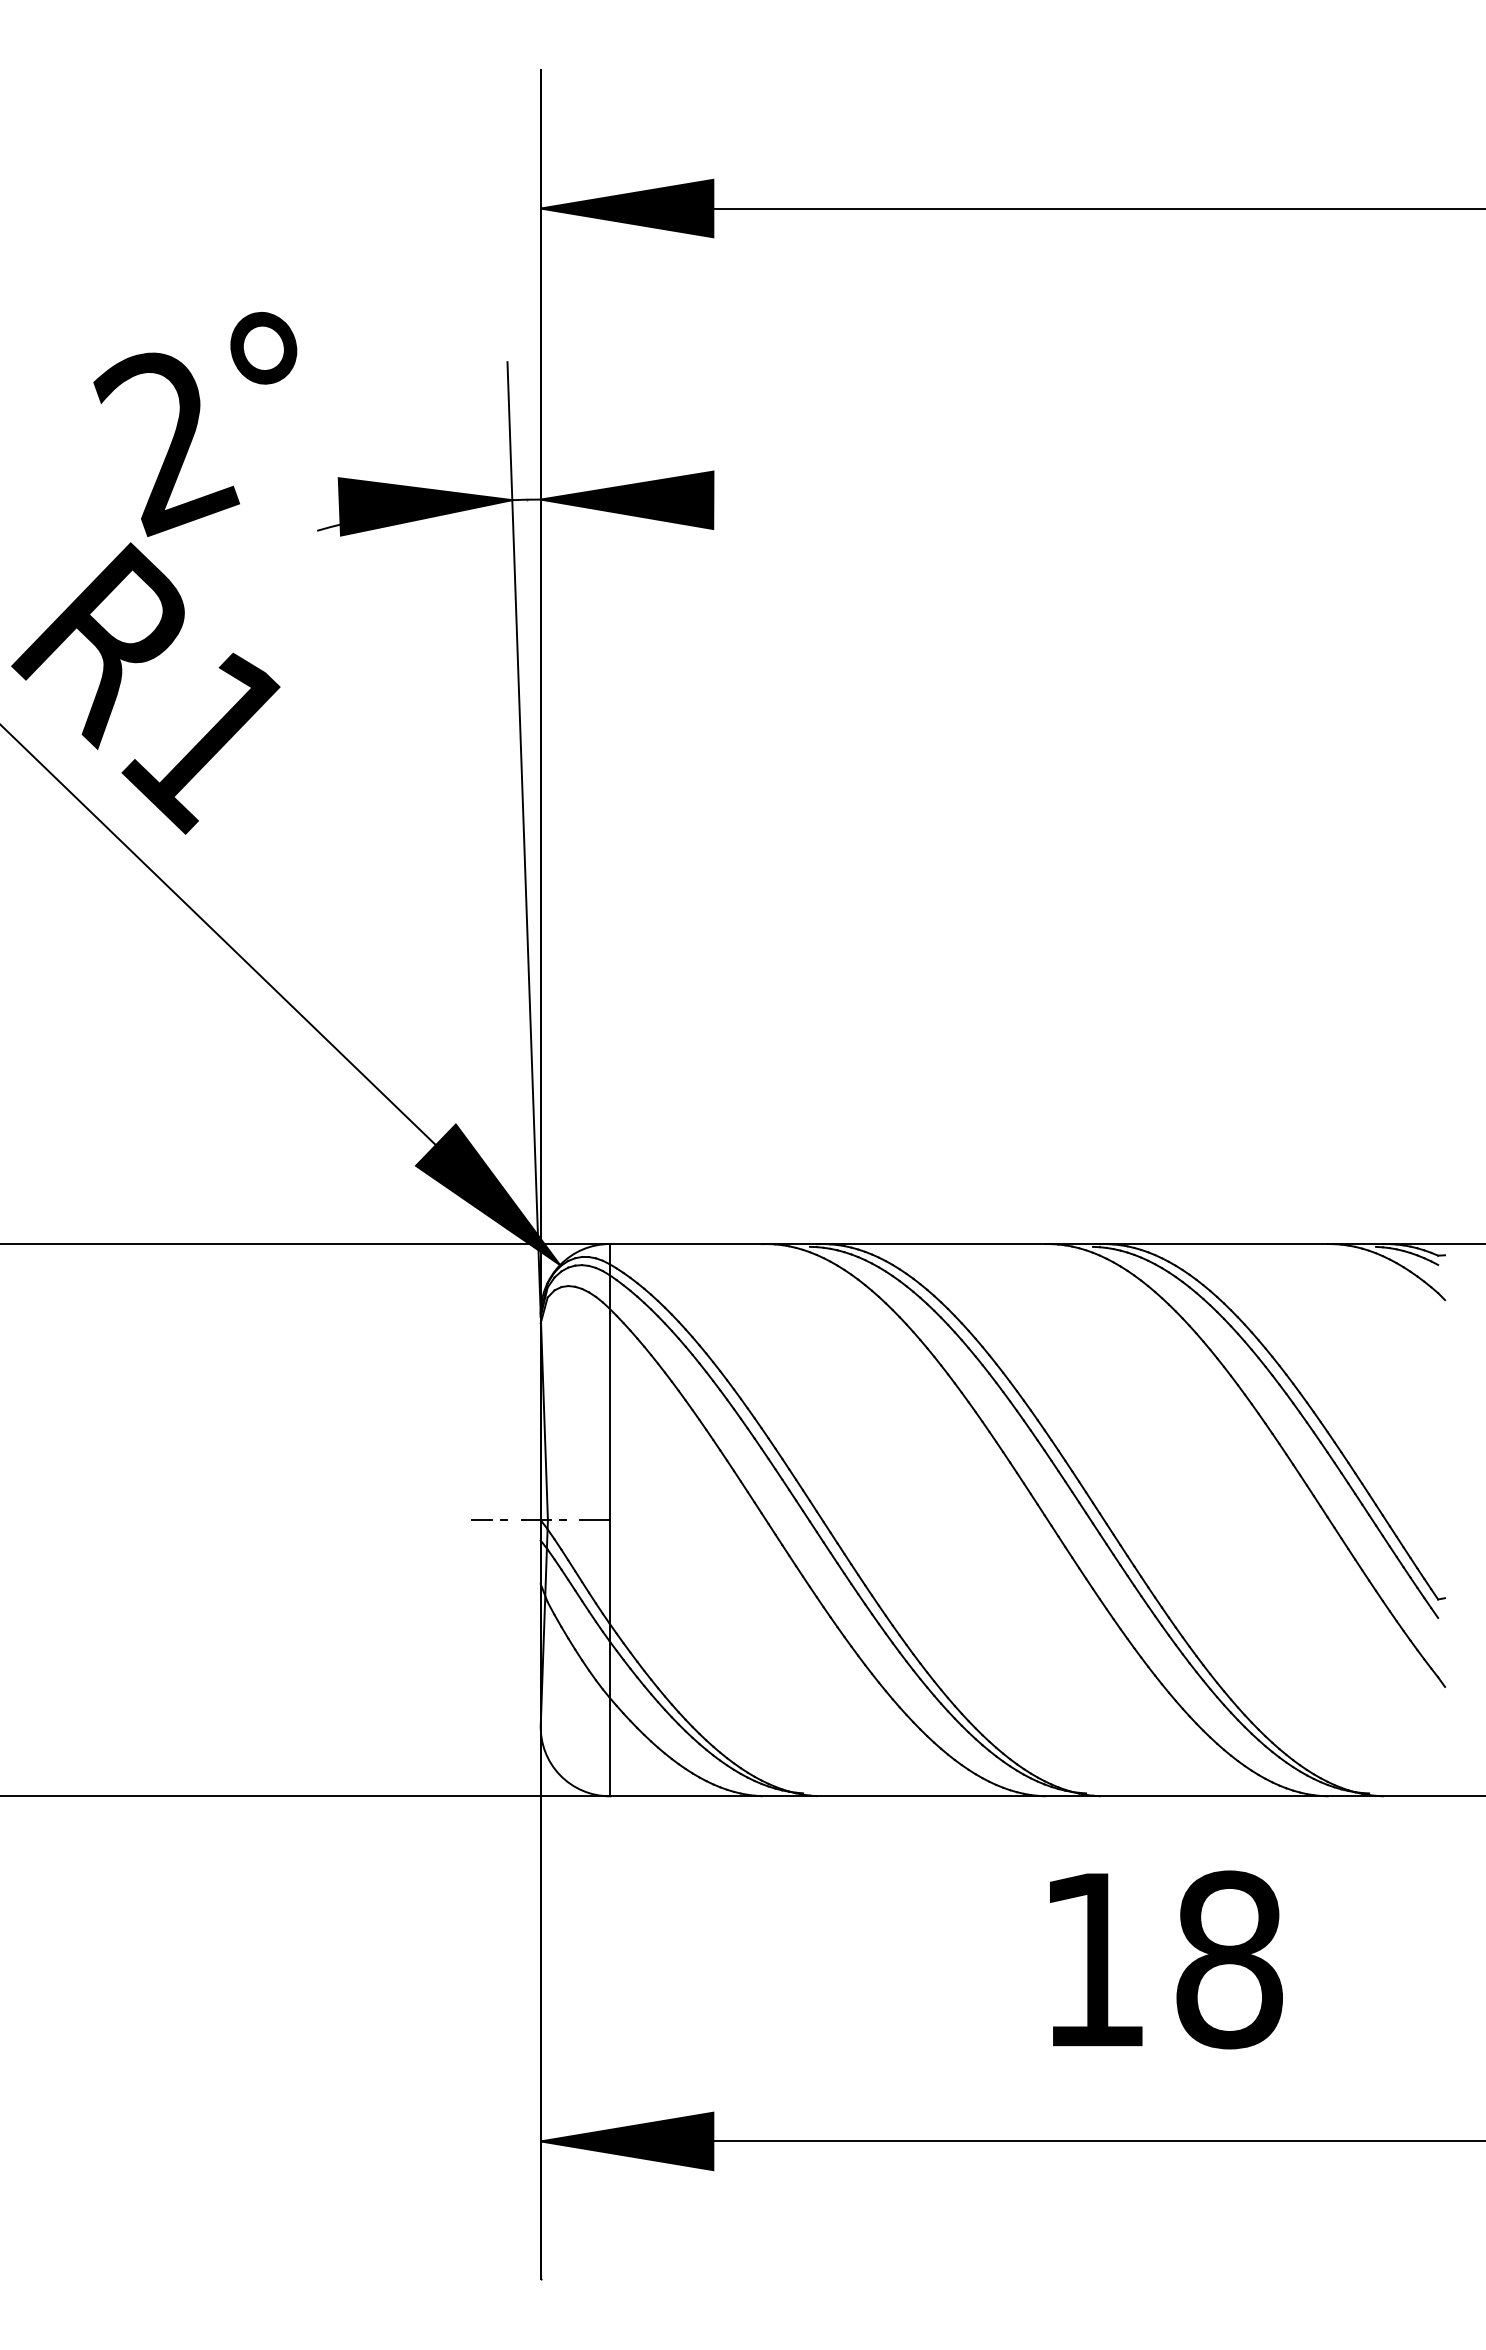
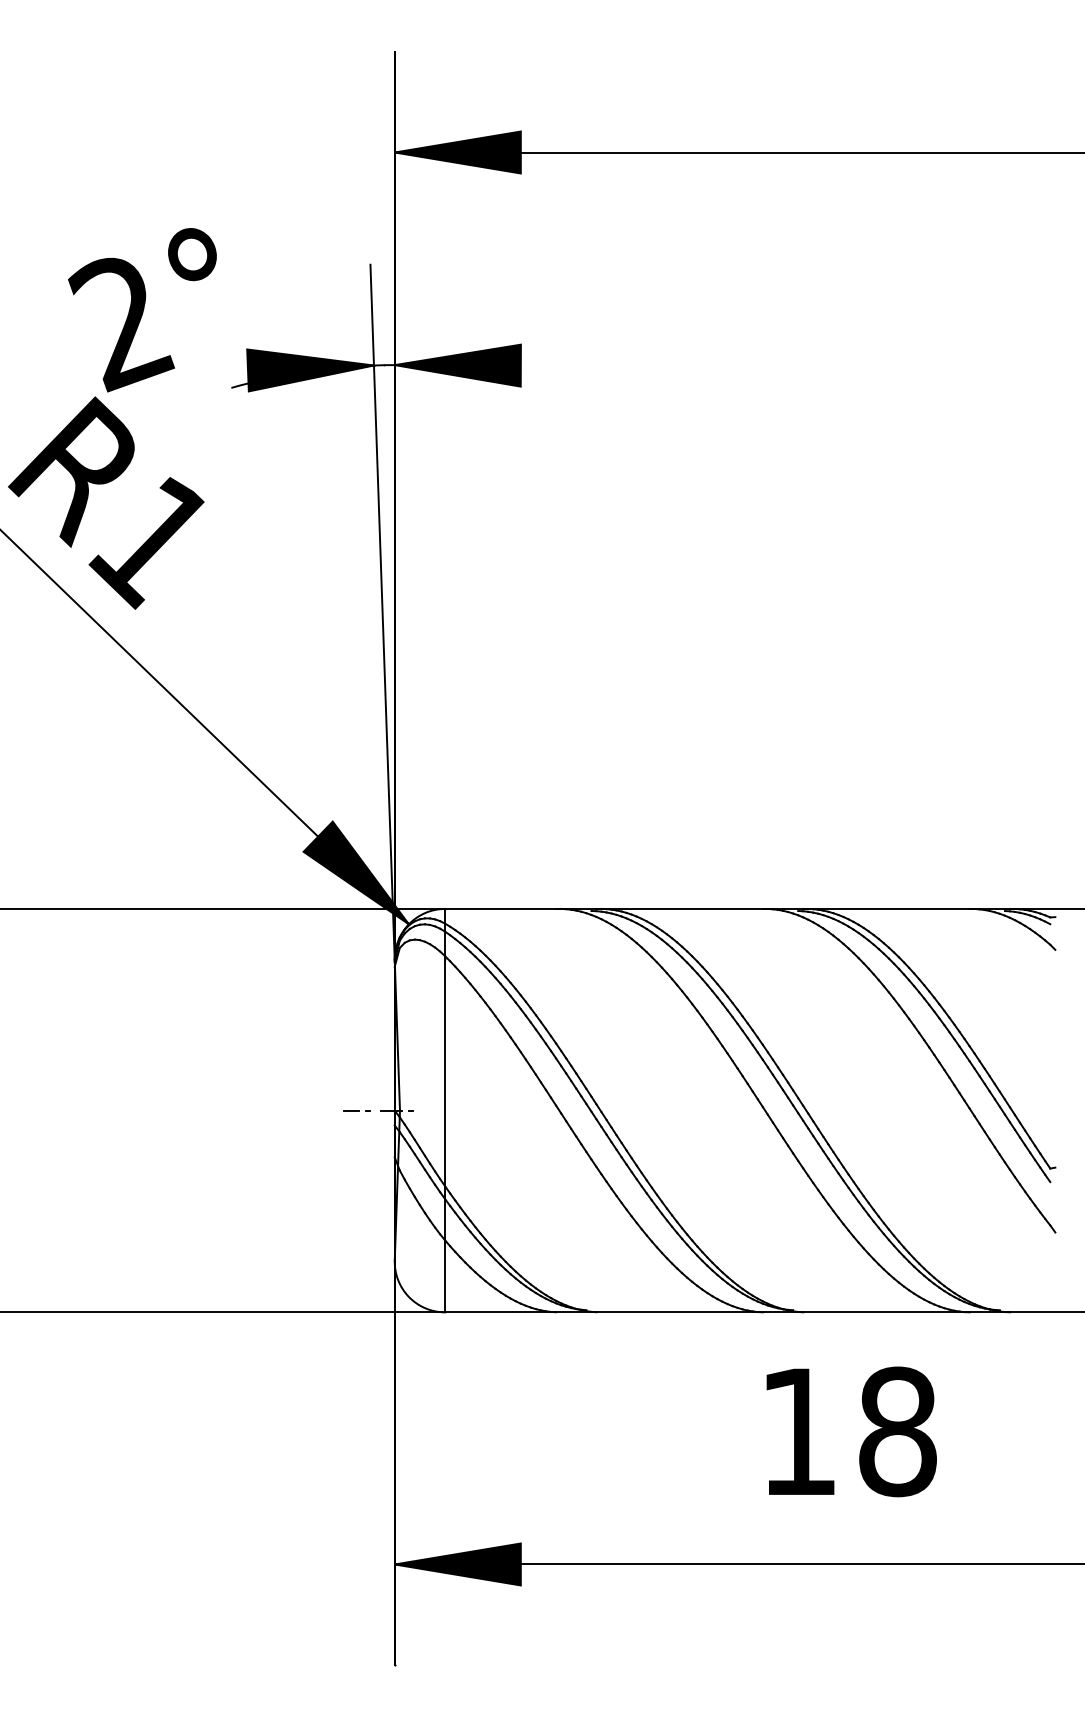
line: (594, 1520) -> (434, 1110), removed

